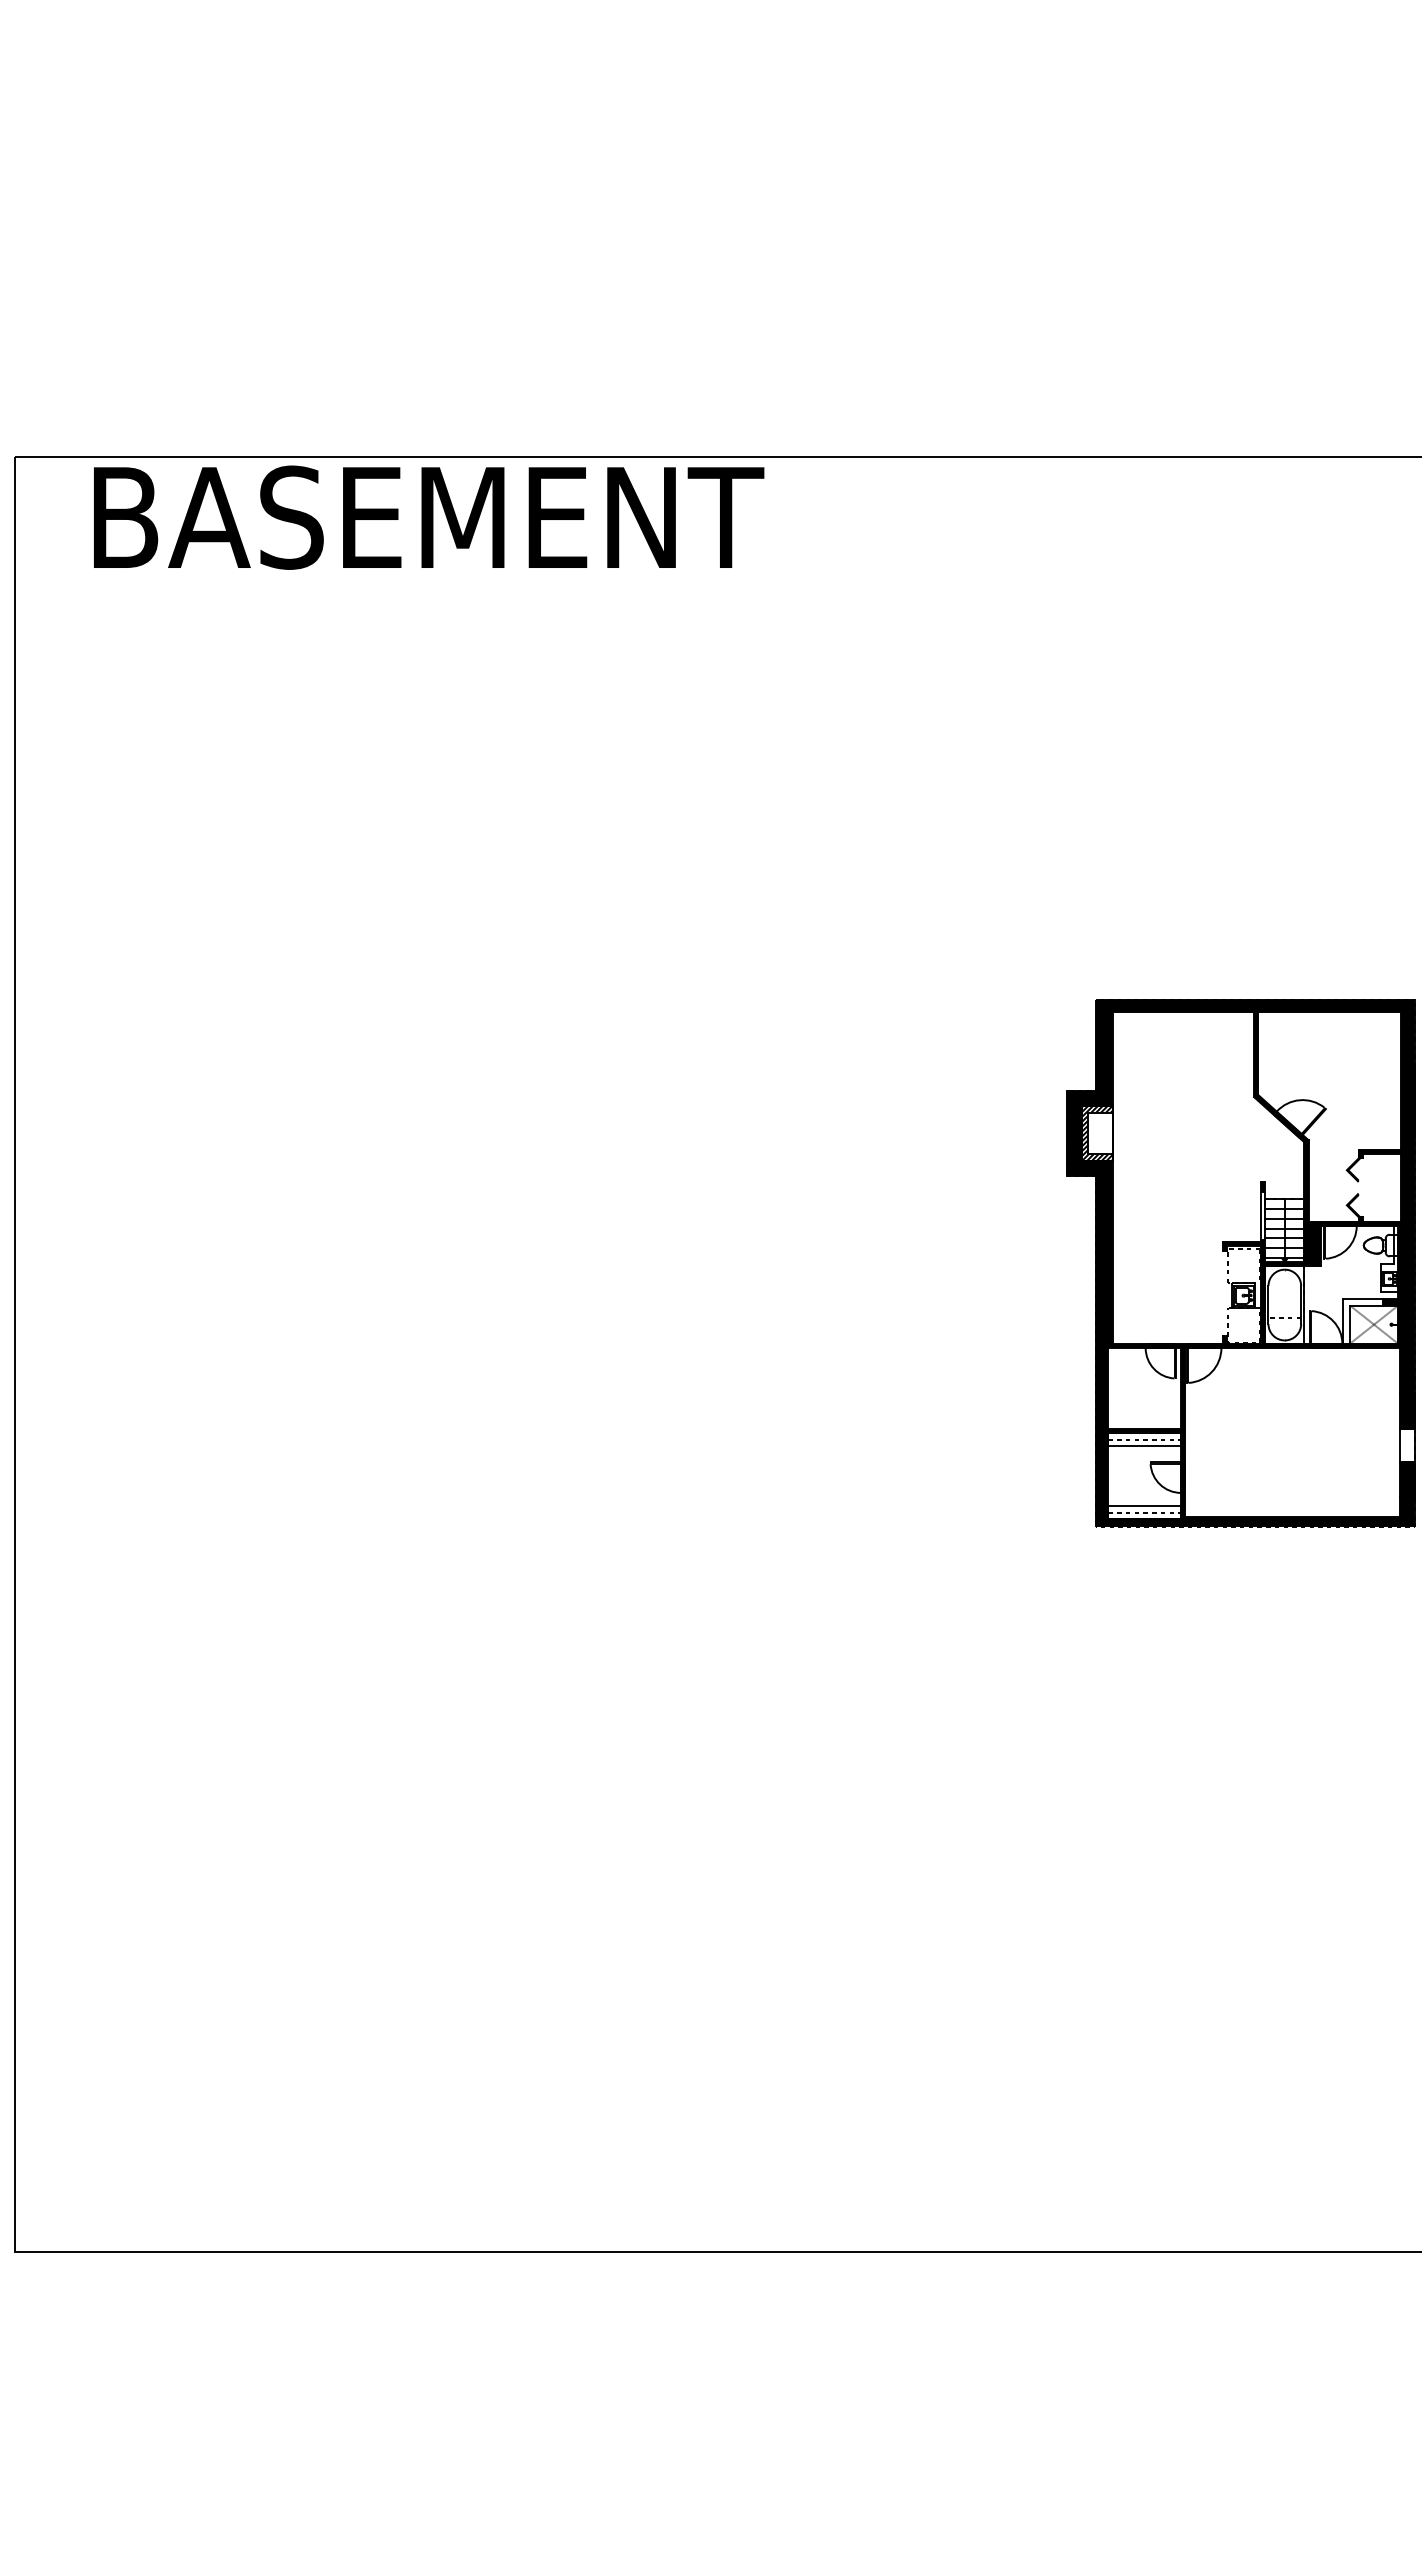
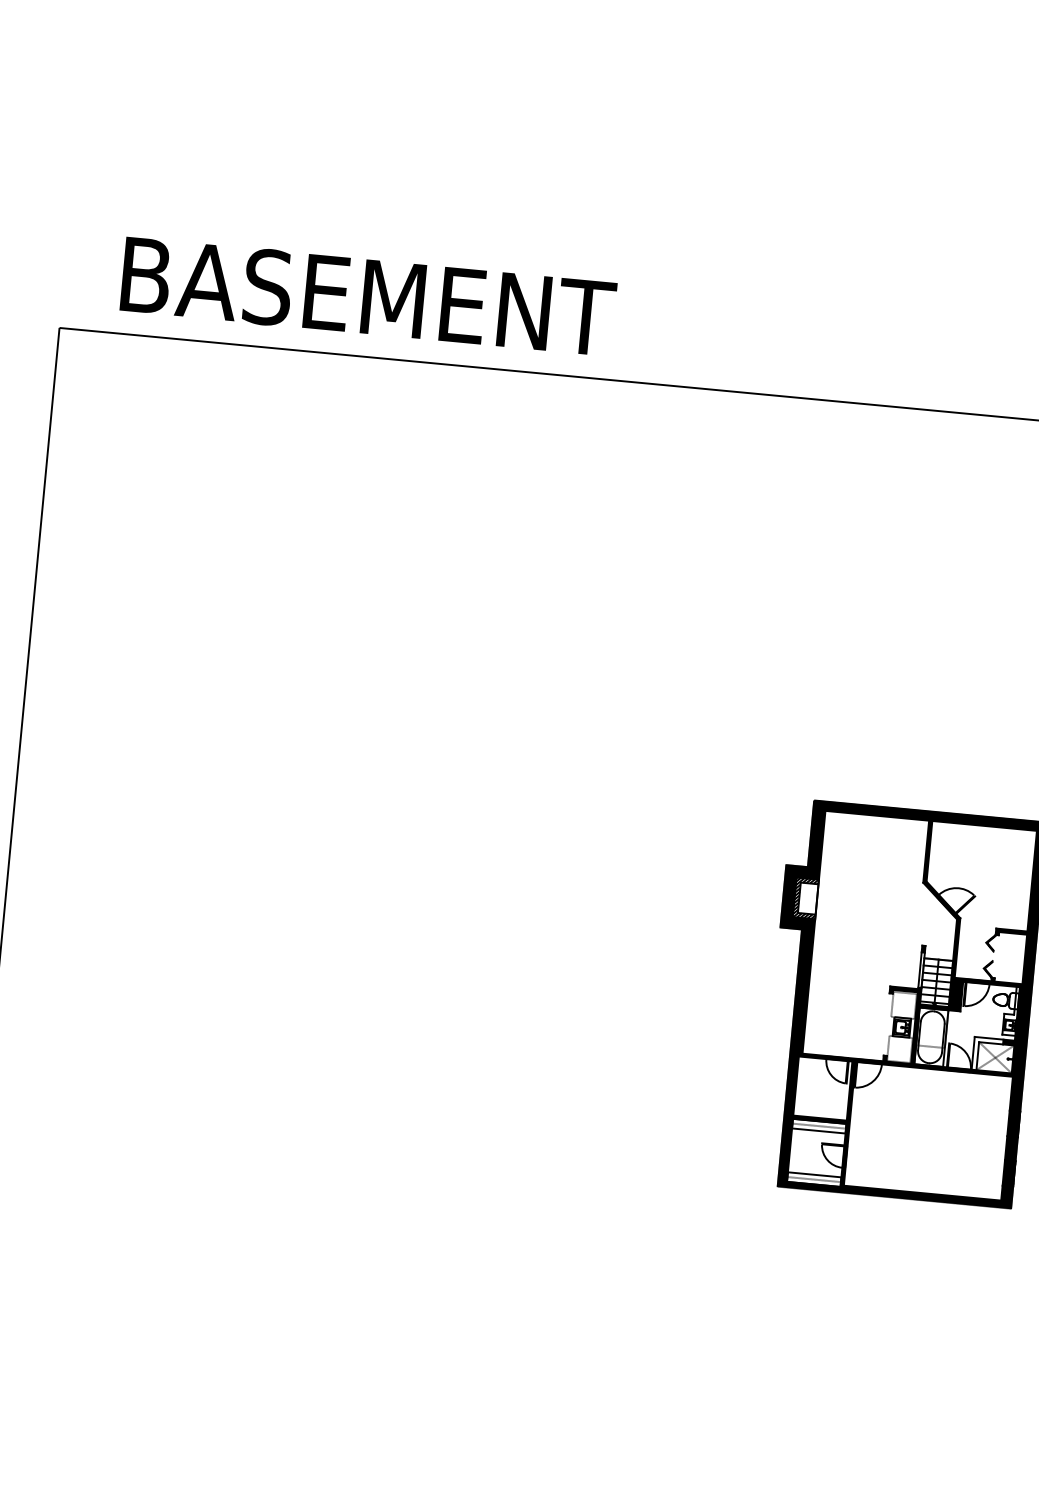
text: (429, 517) -> (368, 296), moved
fill: (1407, 1445) -> (1011, 1148), added

